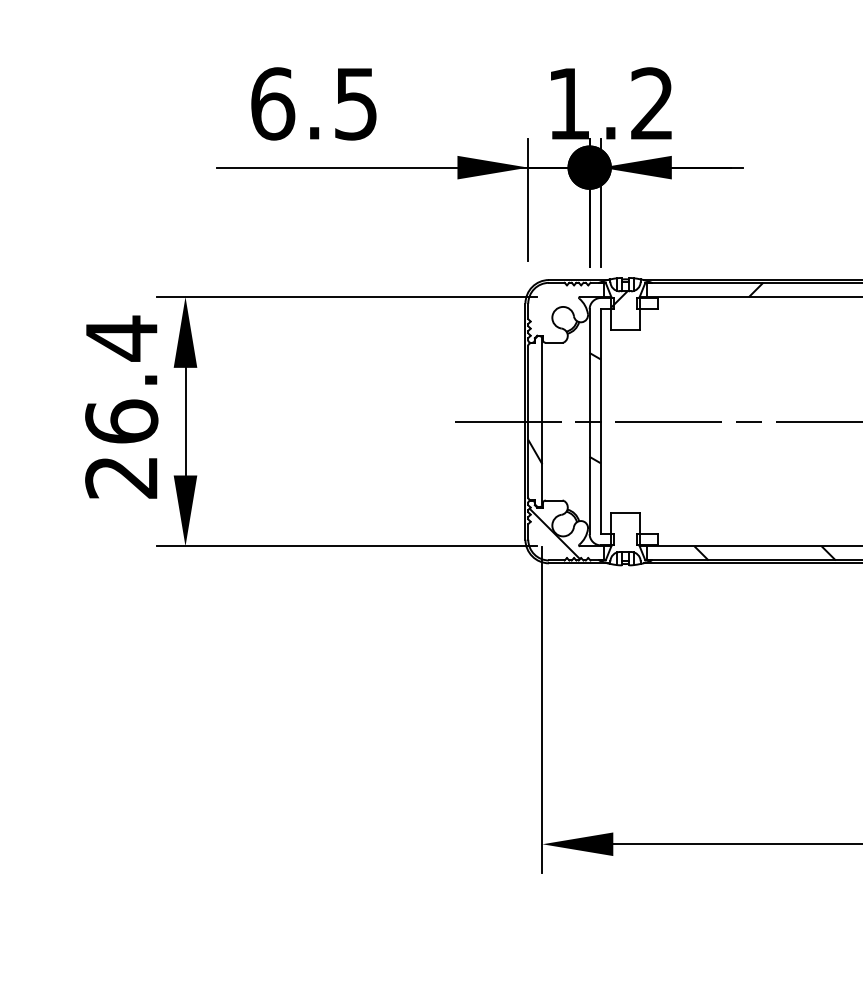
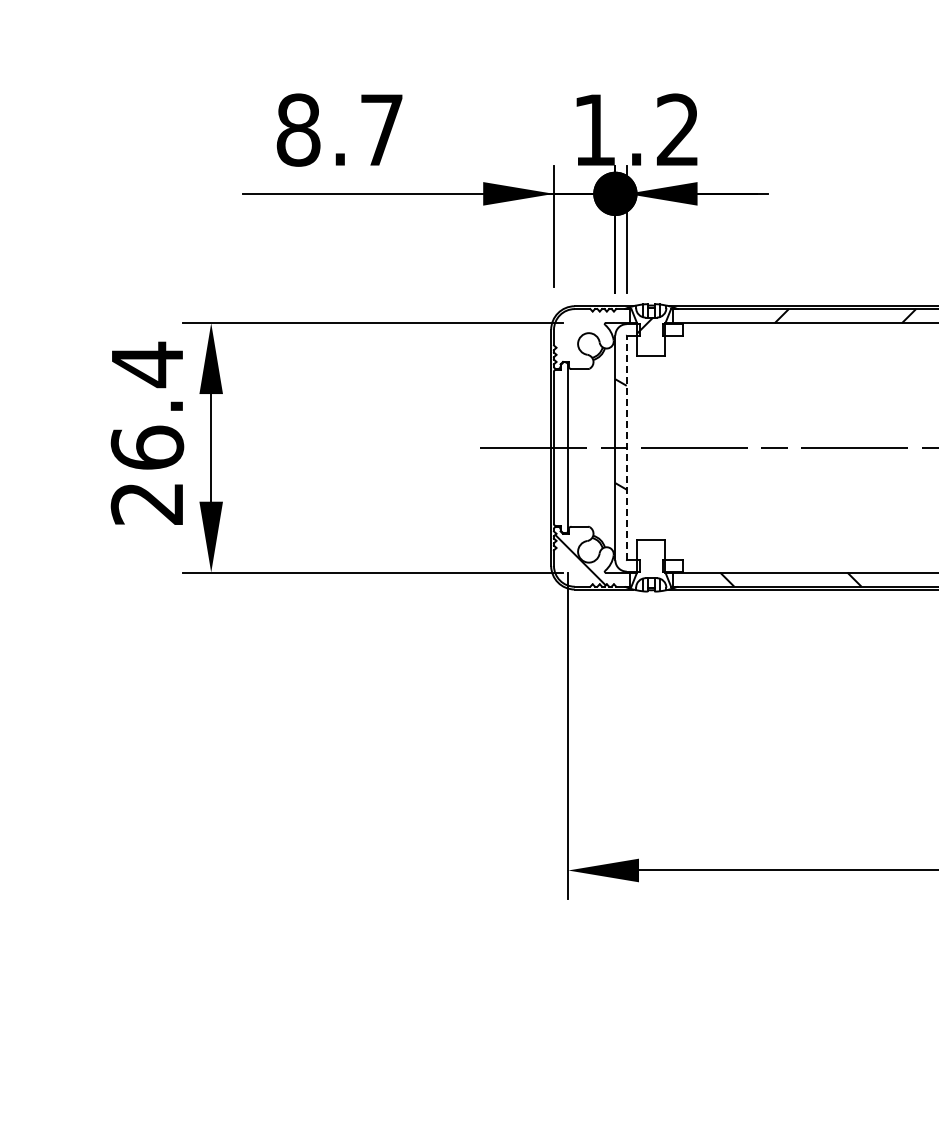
text: (313, 103) -> (339, 129), 6.5 -> 8.7
line: (600, 421) -> (626, 447), solid -> dashed
hatch: (535, 452) -> (561, 478), removed

